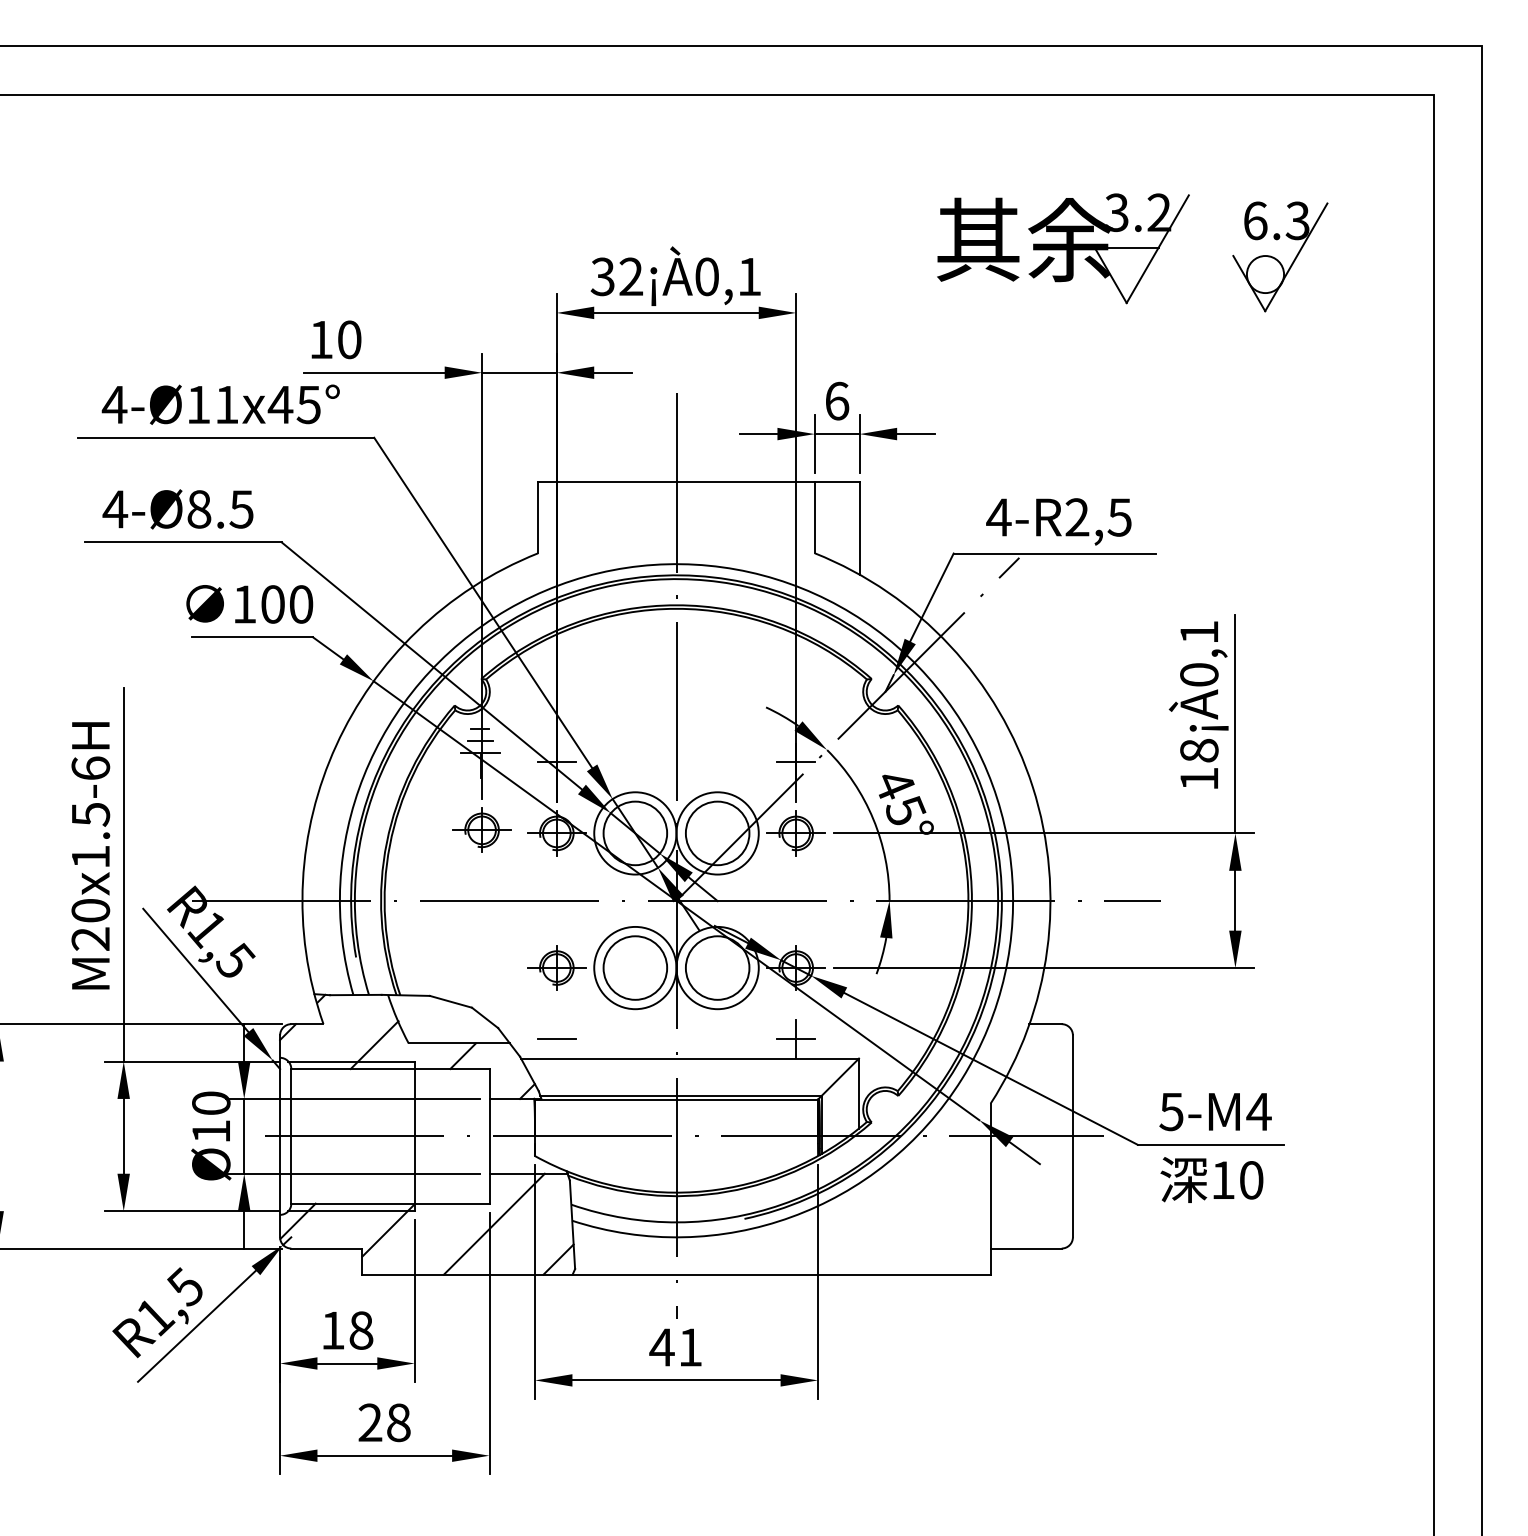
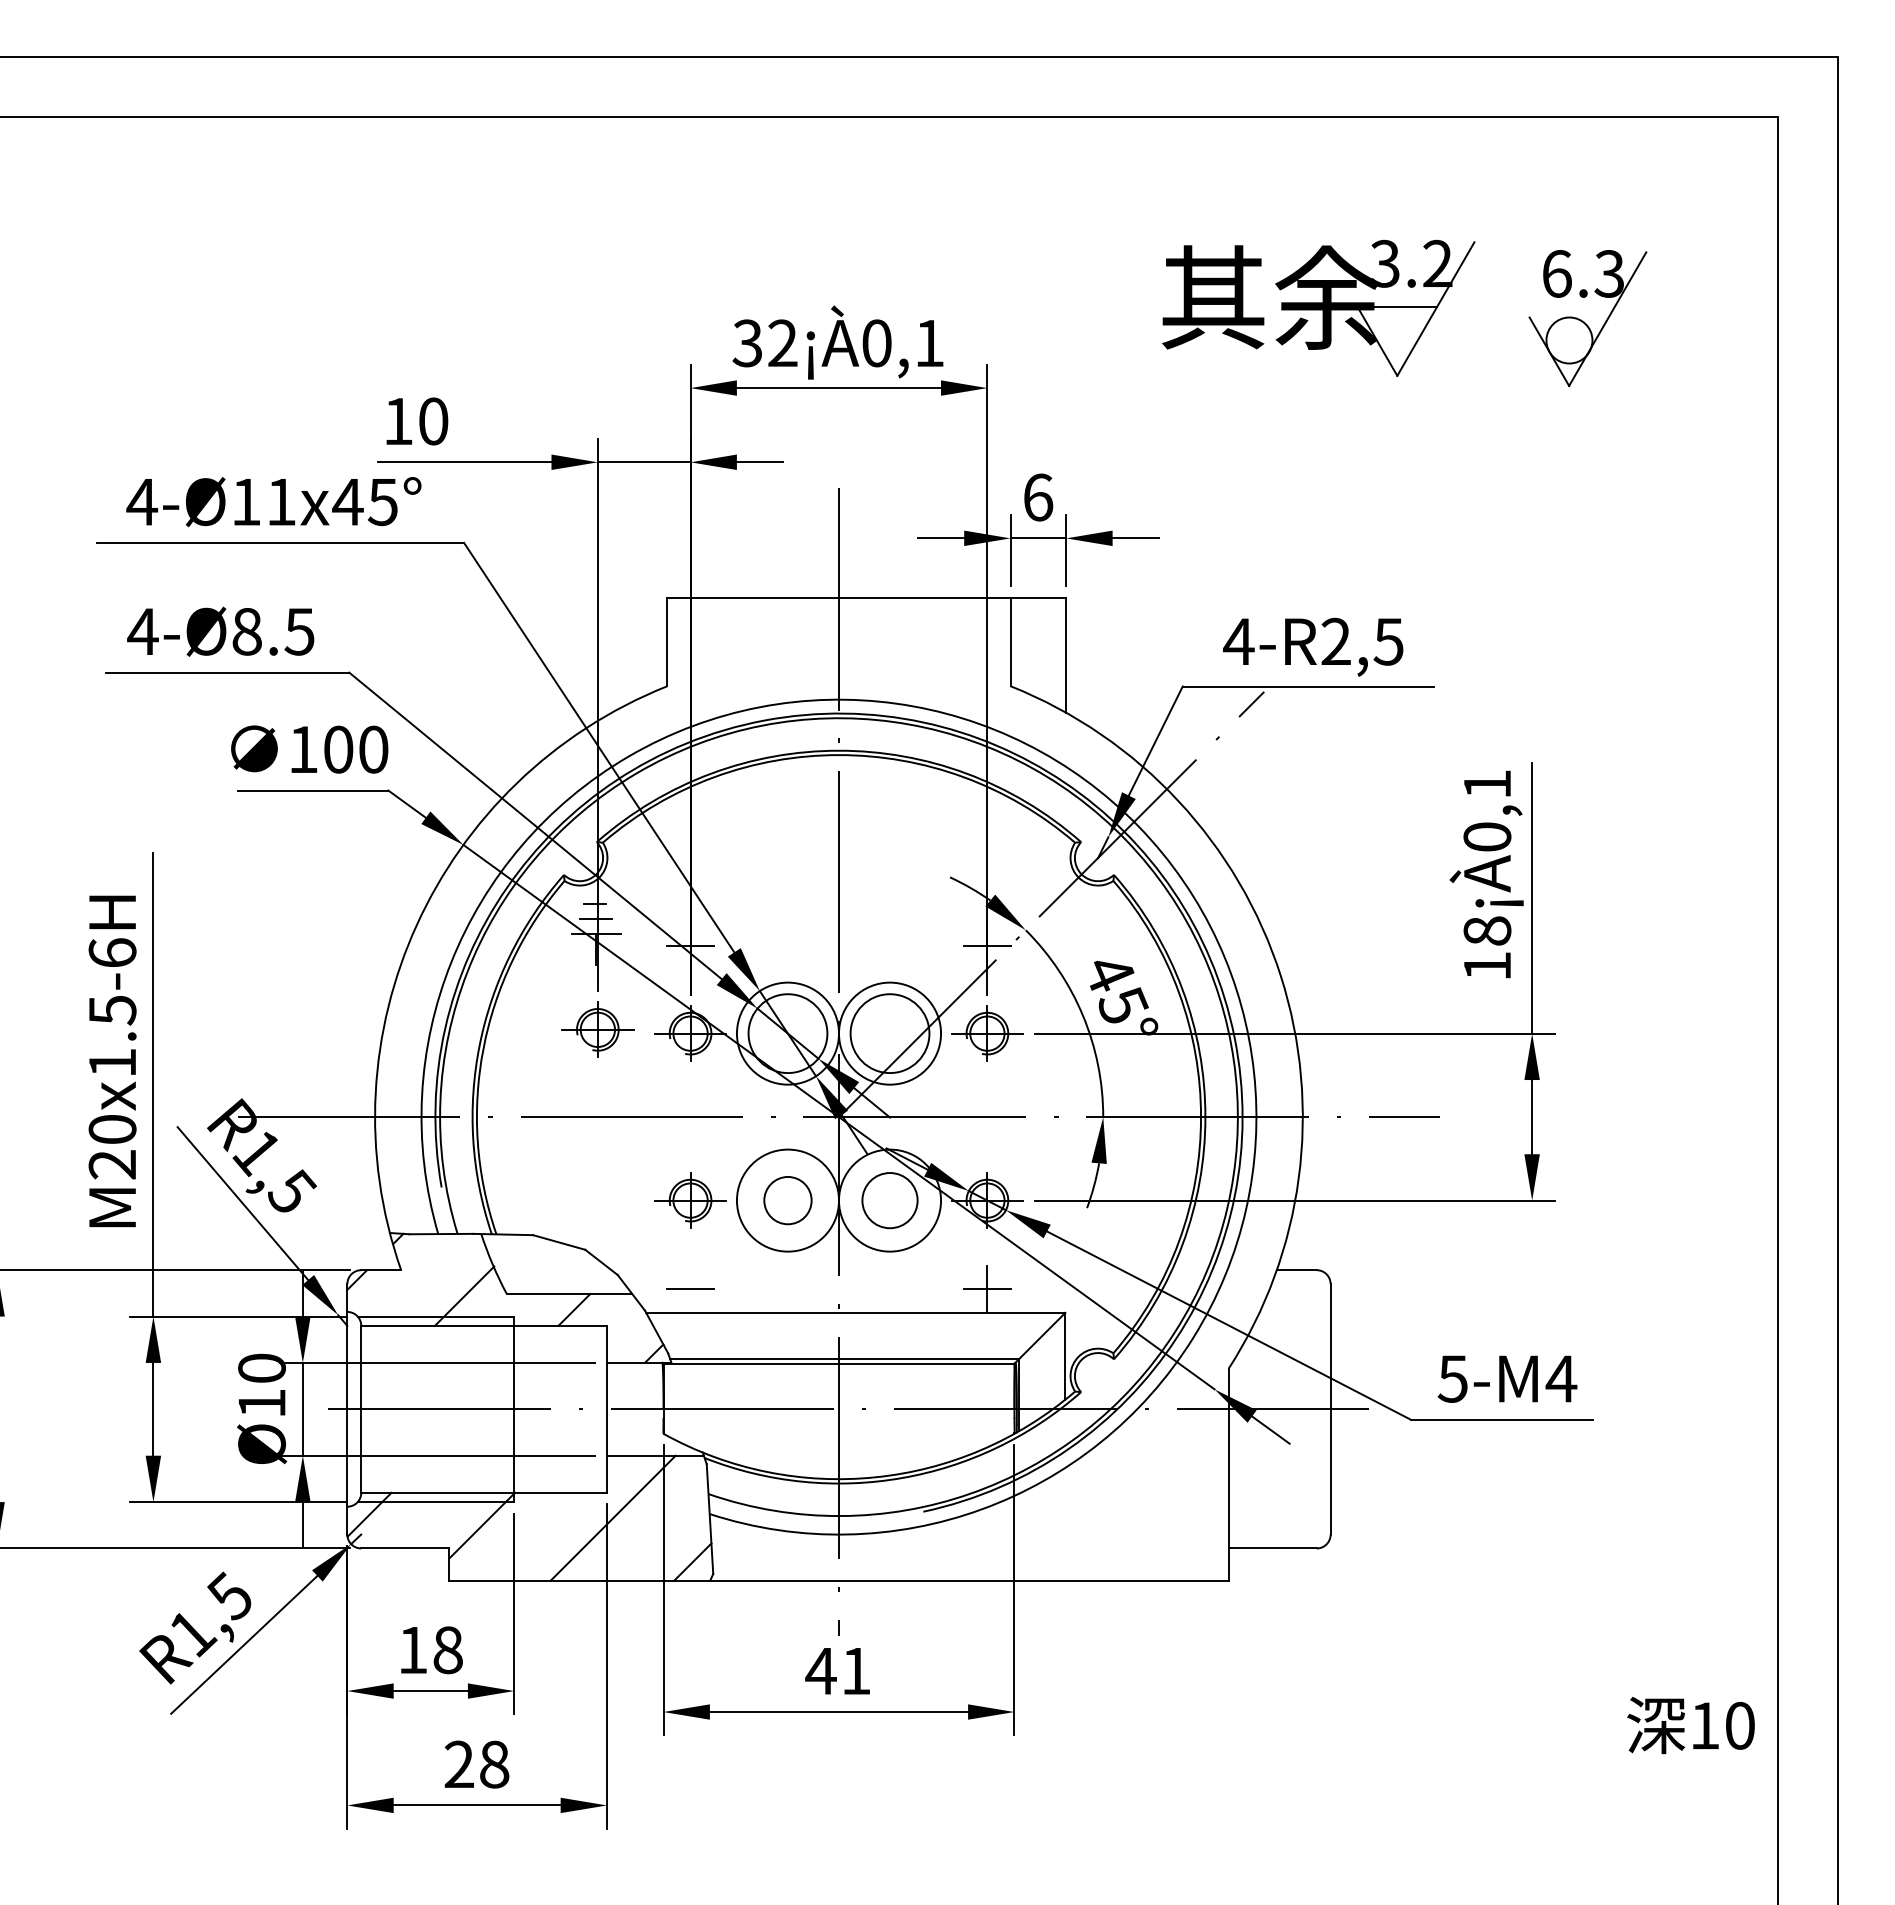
circle: (634, 967) -> (787, 1200), size x0.6
circle: (717, 967) -> (889, 1200), size x0.7
text: (1211, 1180) -> (1690, 1725), moved

